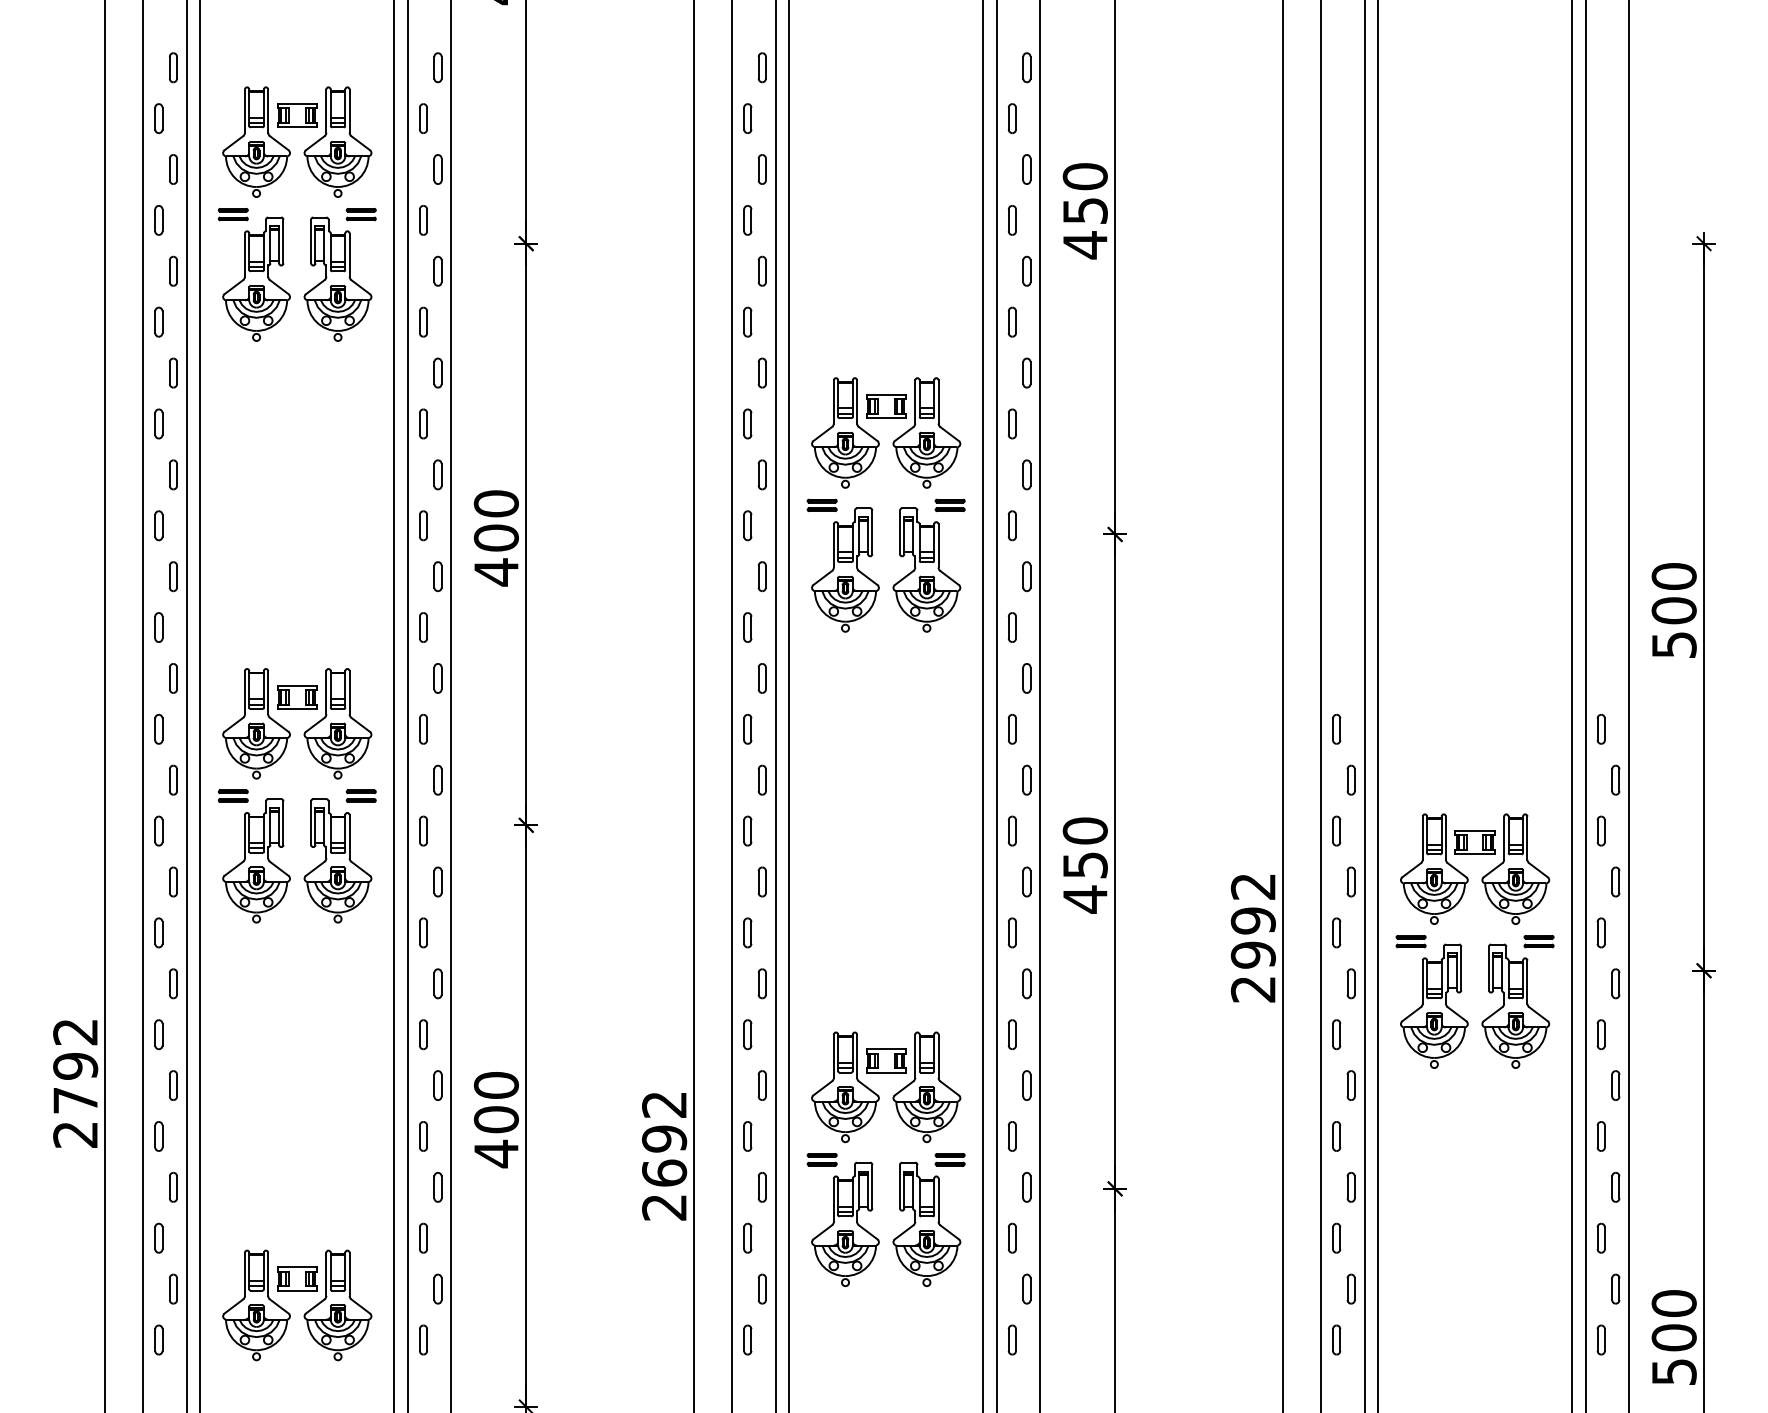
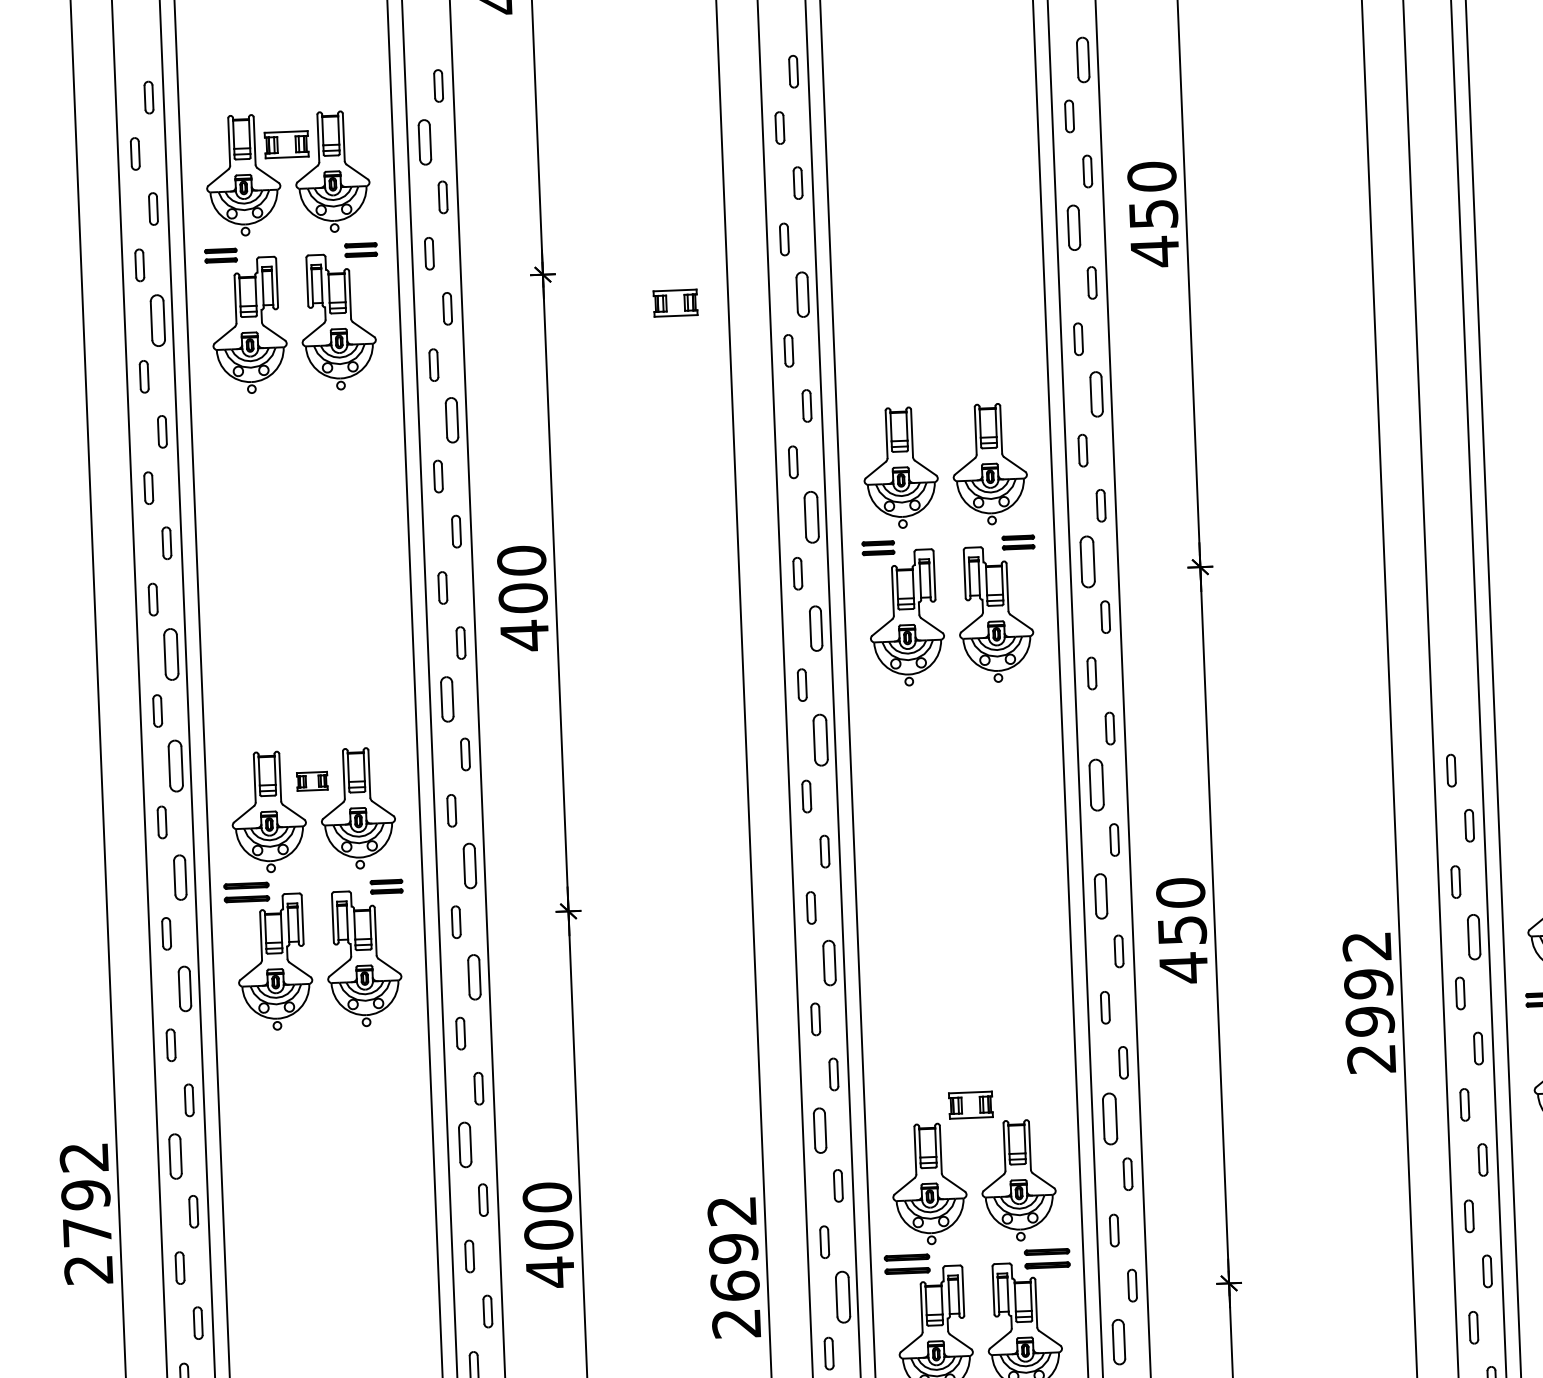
part: (1026, 67) -> (1082, 59), size x1.4
part: (423, 118) -> (424, 142), size x1.4
part: (1012, 220) -> (1074, 227), size x1.4
part: (173, 270) -> (157, 319), size x1.6
part: (761, 270) -> (801, 293), size x1.4
part: (437, 372) -> (451, 419), size x1.4
part: (1026, 372) -> (1096, 393), size x1.4
part: (886, 406) -> (675, 303), moved
part: (761, 474) -> (810, 517), size x1.6
part: (1011, 525) -> (1086, 561), size x1.6
part: (173, 576) -> (171, 654), size x1.6
part: (761, 576) -> (815, 628), size x1.4
part: (423, 627) -> (447, 699), size x1.4
part: (173, 678) -> (175, 766), size x1.6
part: (761, 678) -> (819, 740), size x1.6
part: (297, 697) -> (312, 781), size x0.7
part: (1011, 728) -> (1095, 784), size x1.6
part: (173, 779) -> (180, 876), size x1.4
part: (437, 779) -> (469, 865), size x1.4
part: (232, 795) -> (245, 891), size x1.4
part: (1011, 830) -> (1099, 895), size x1.4
part: (172, 881) -> (183, 988), size x1.4
part: (437, 881) -> (473, 976), size x1.4
part: (761, 881) -> (828, 962), size x1.4
part: (1350, 881) -> (1473, 936), size x1.4
part: (158, 1034) -> (175, 1156), size x1.4
part: (423, 1034) -> (465, 1144), size x1.4
part: (747, 1034) -> (819, 1130), size x1.4
part: (1011, 1034) -> (1108, 1119), size x1.6
part: (886, 1060) -> (971, 1104), moved
part: (821, 1159) -> (906, 1264), size x1.4
part: (949, 1159) -> (1046, 1258), size x1.4
part: (761, 1187) -> (841, 1297), size x1.6
part: (1011, 1237) -> (1117, 1341), size x1.4

